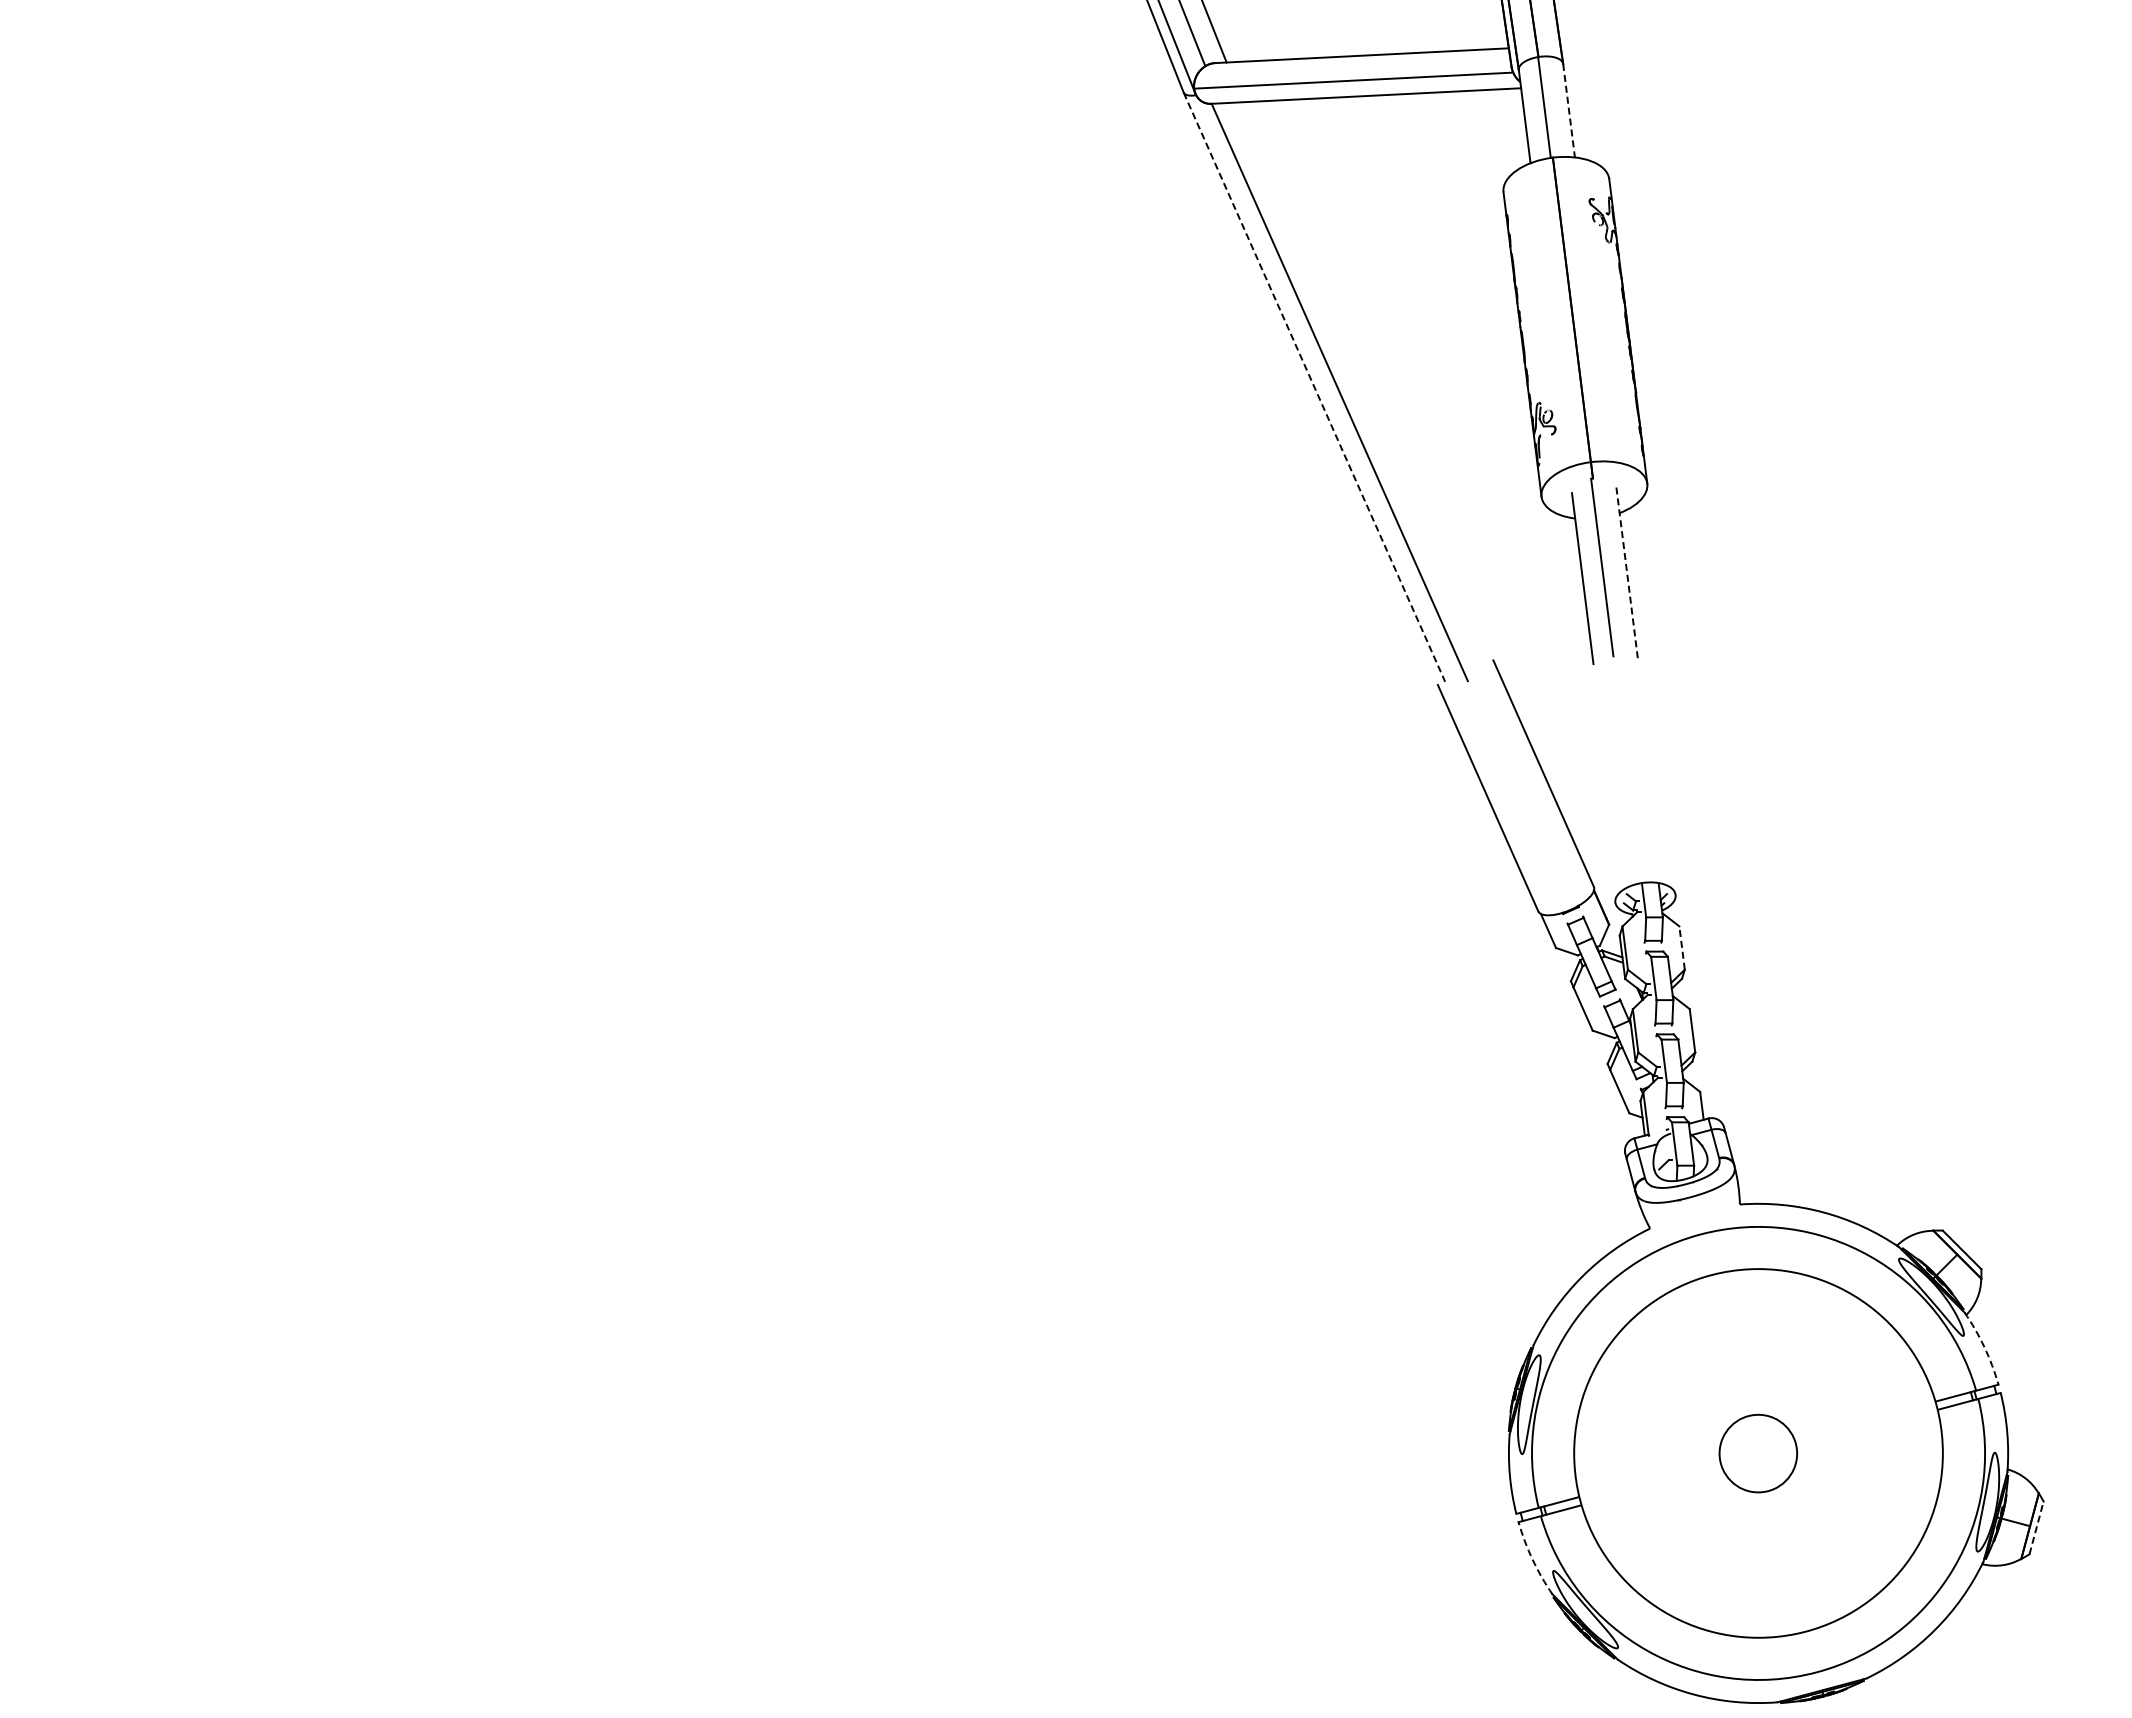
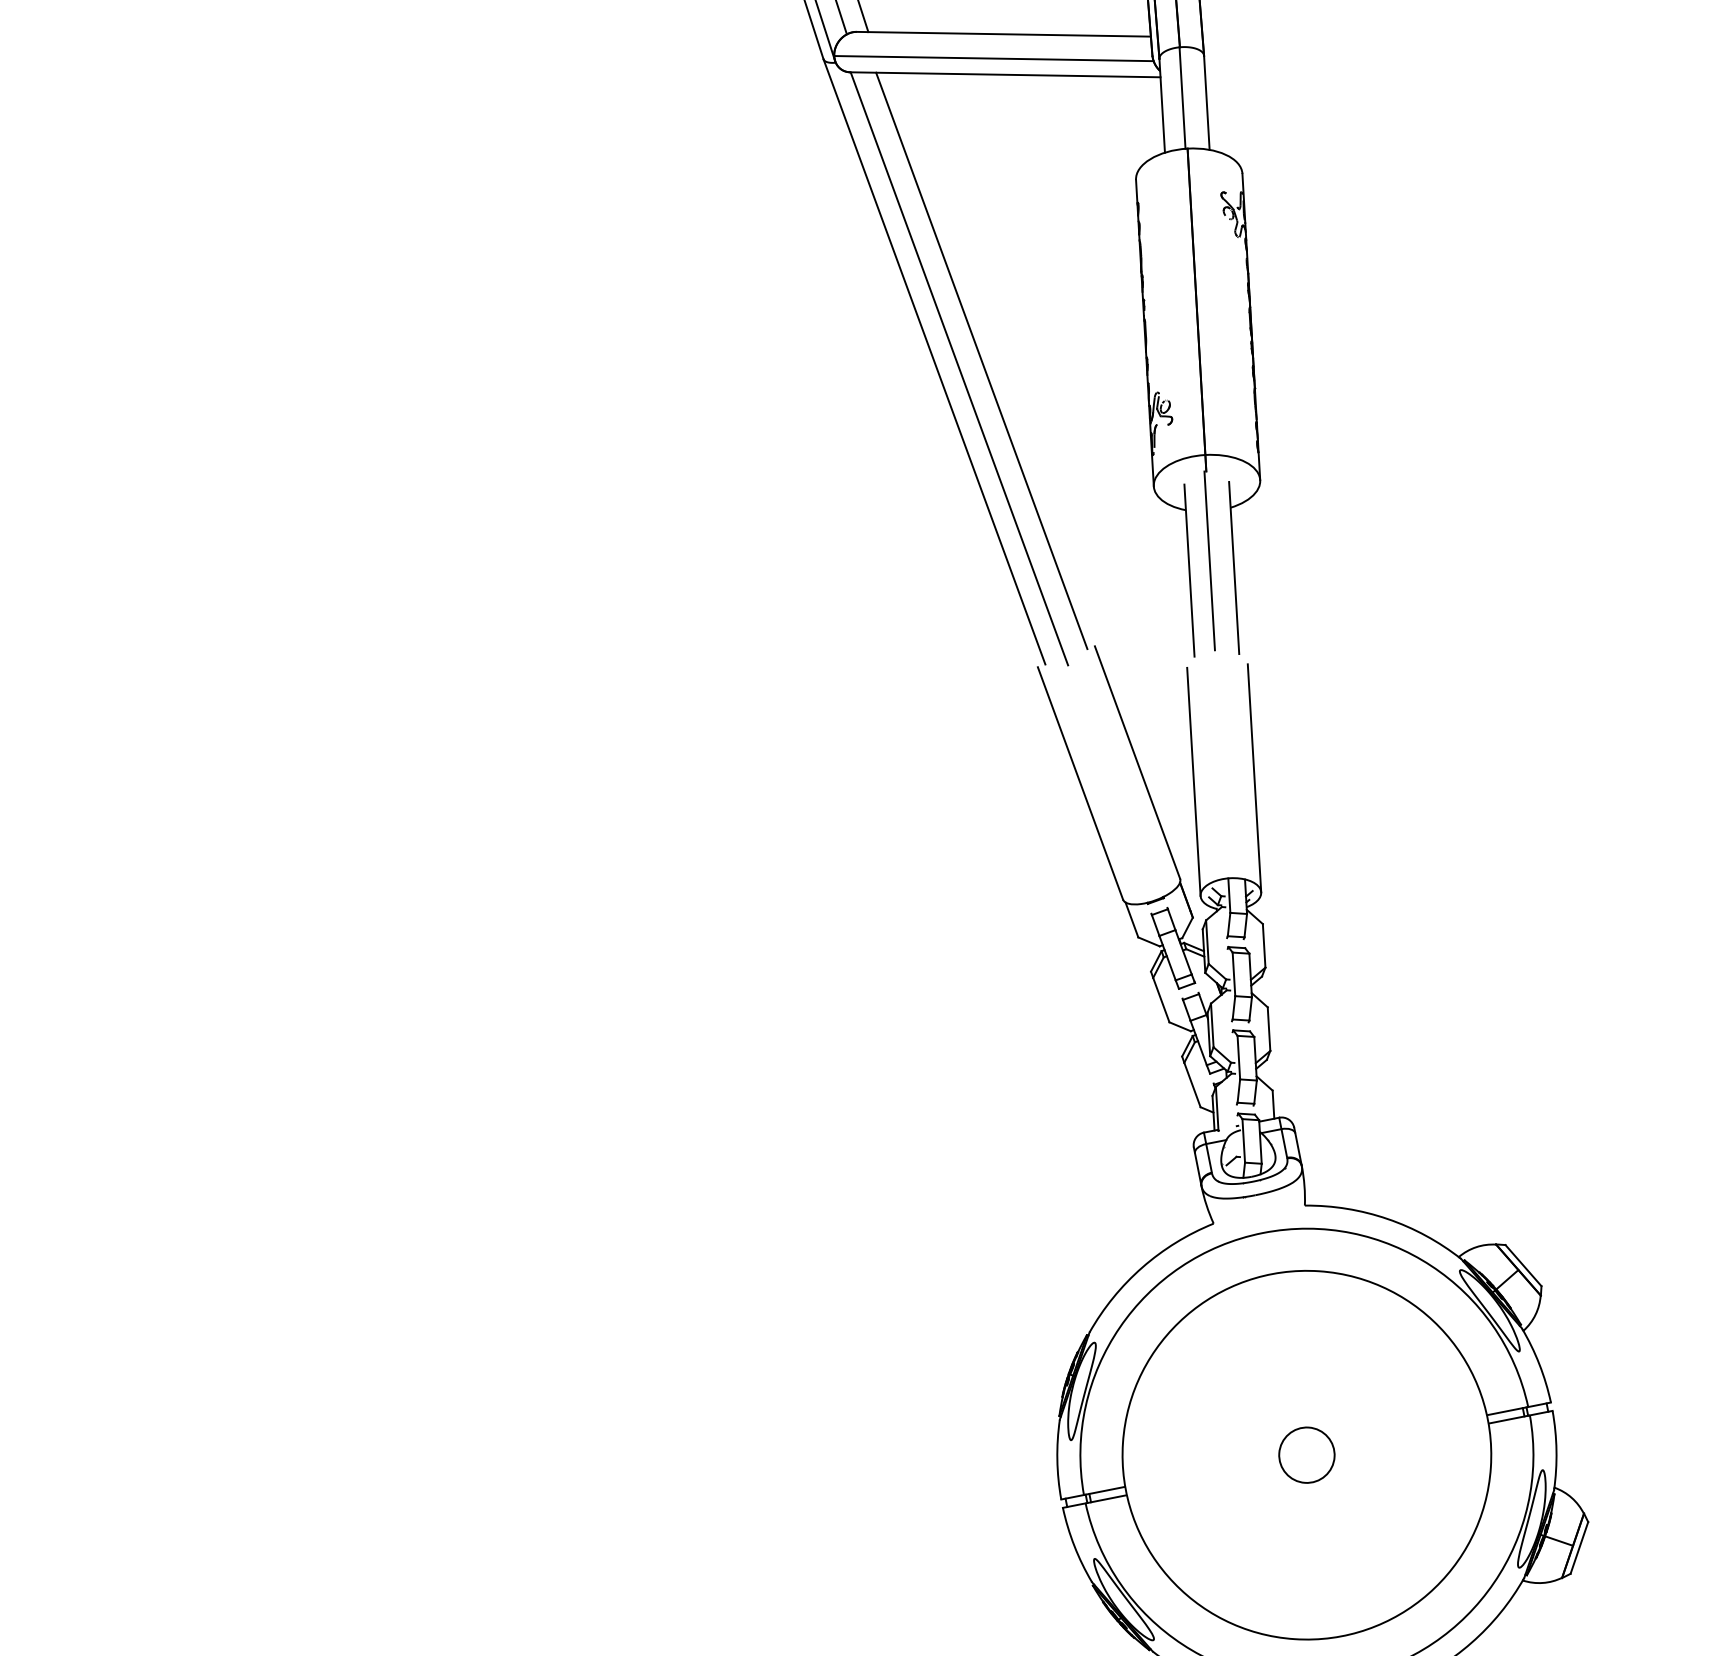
line: (1569, 111) -> (1207, 103), dashed -> solid
line: (1361, 382) -> (981, 360), added
line: (1314, 387) -> (934, 362), dashed -> solid
line: (1627, 573) -> (1234, 568), dashed -> solid
line: (1661, 781) -> (1254, 778), added
line: (1600, 788) -> (1193, 781), added
line: (1682, 948) -> (1264, 946), dashed -> solid
arc: (1984, 1347) -> (1539, 1364), dashed -> solid
circle: (1758, 1452) -> (1306, 1454), size x0.71
line: (2036, 1527) -> (1579, 1547), dashed -> solid
arc: (1532, 1559) -> (1074, 1546), dashed -> solid

